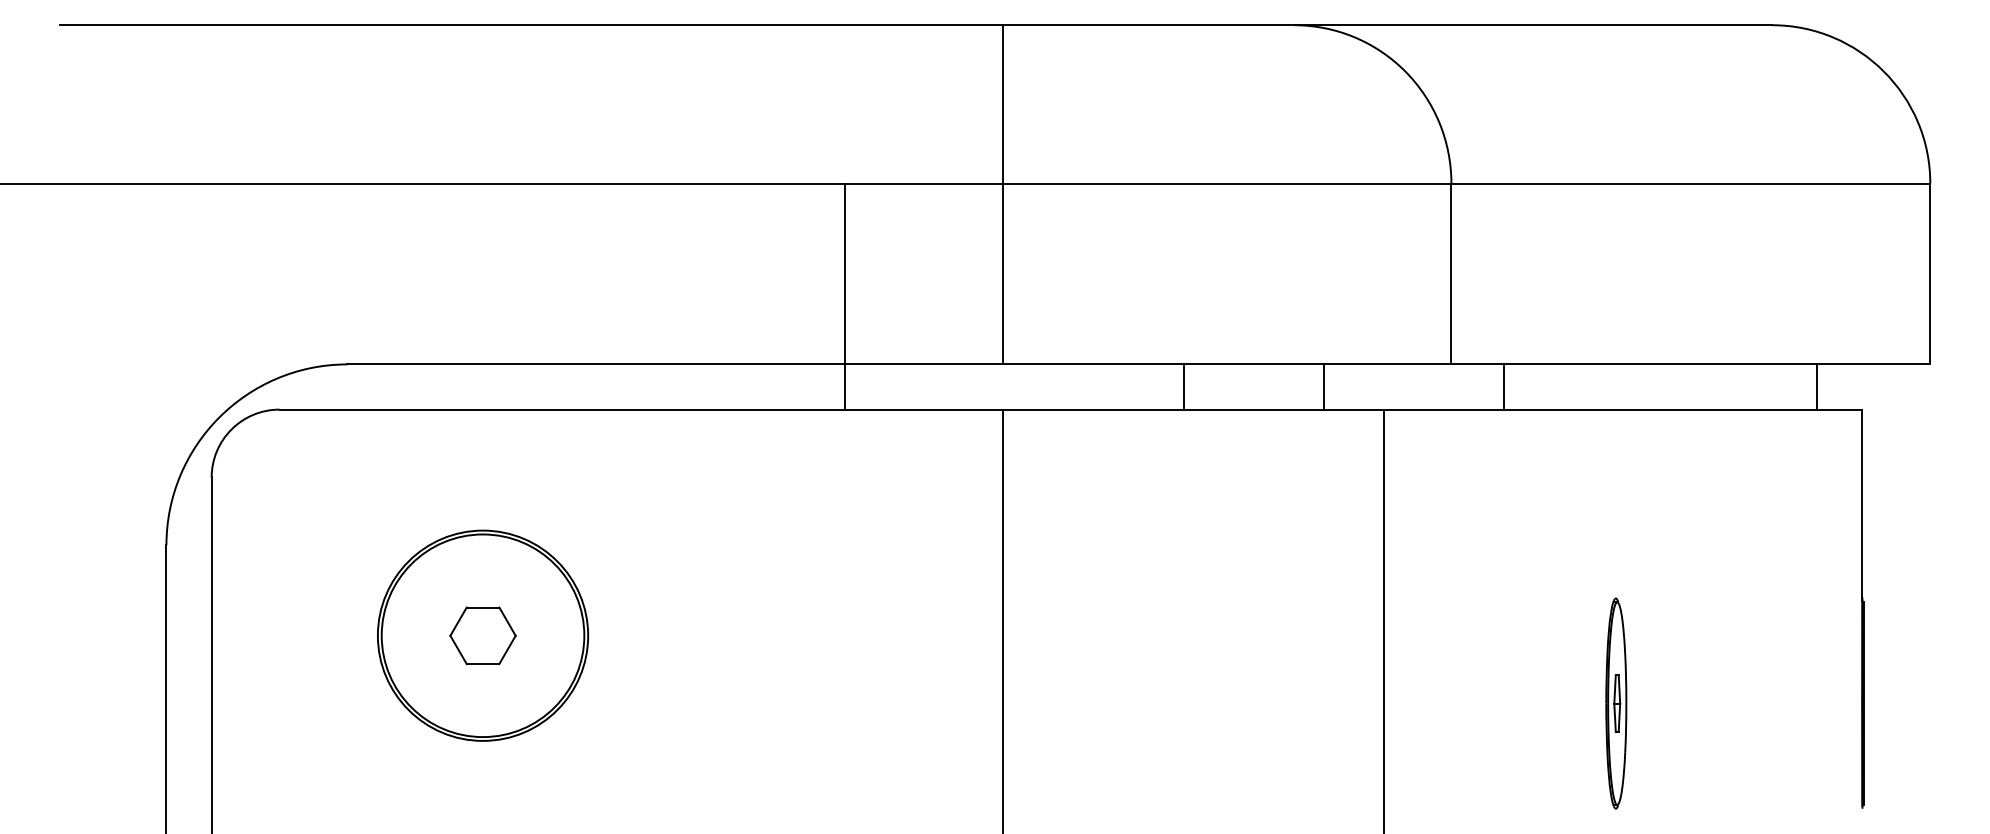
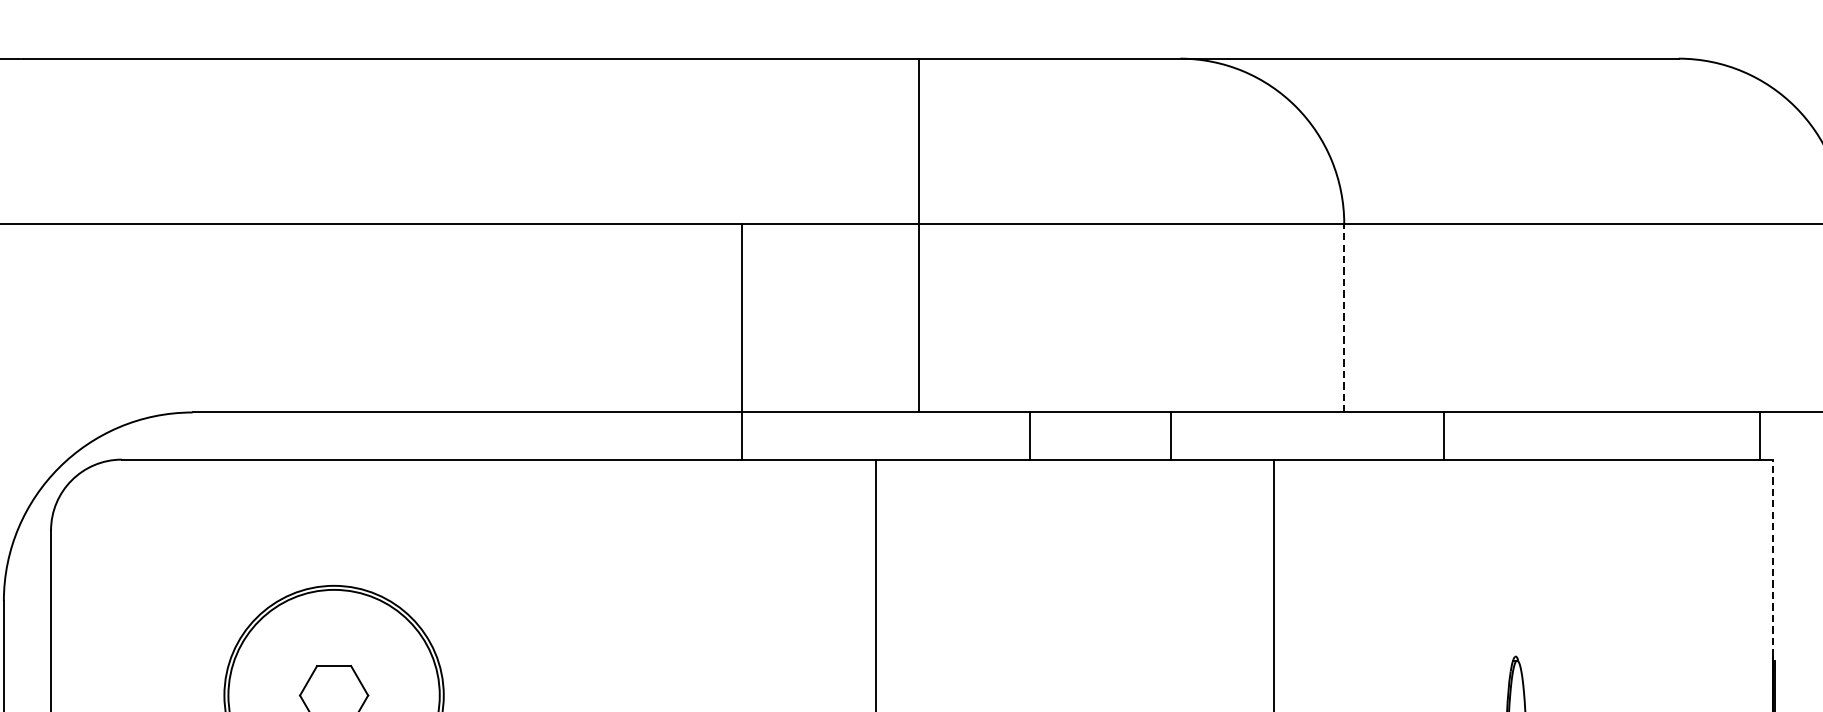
line: (1002, 194) -> (918, 235), moved
line: (1451, 273) -> (1344, 317), solid -> dashed
line: (844, 296) -> (741, 341), moved
line: (1184, 386) -> (1030, 435), moved
line: (1324, 386) -> (1171, 435), moved
line: (1504, 386) -> (1444, 435), moved
line: (1817, 386) -> (1760, 435), moved
line: (1862, 503) -> (1773, 557), solid -> dashed

